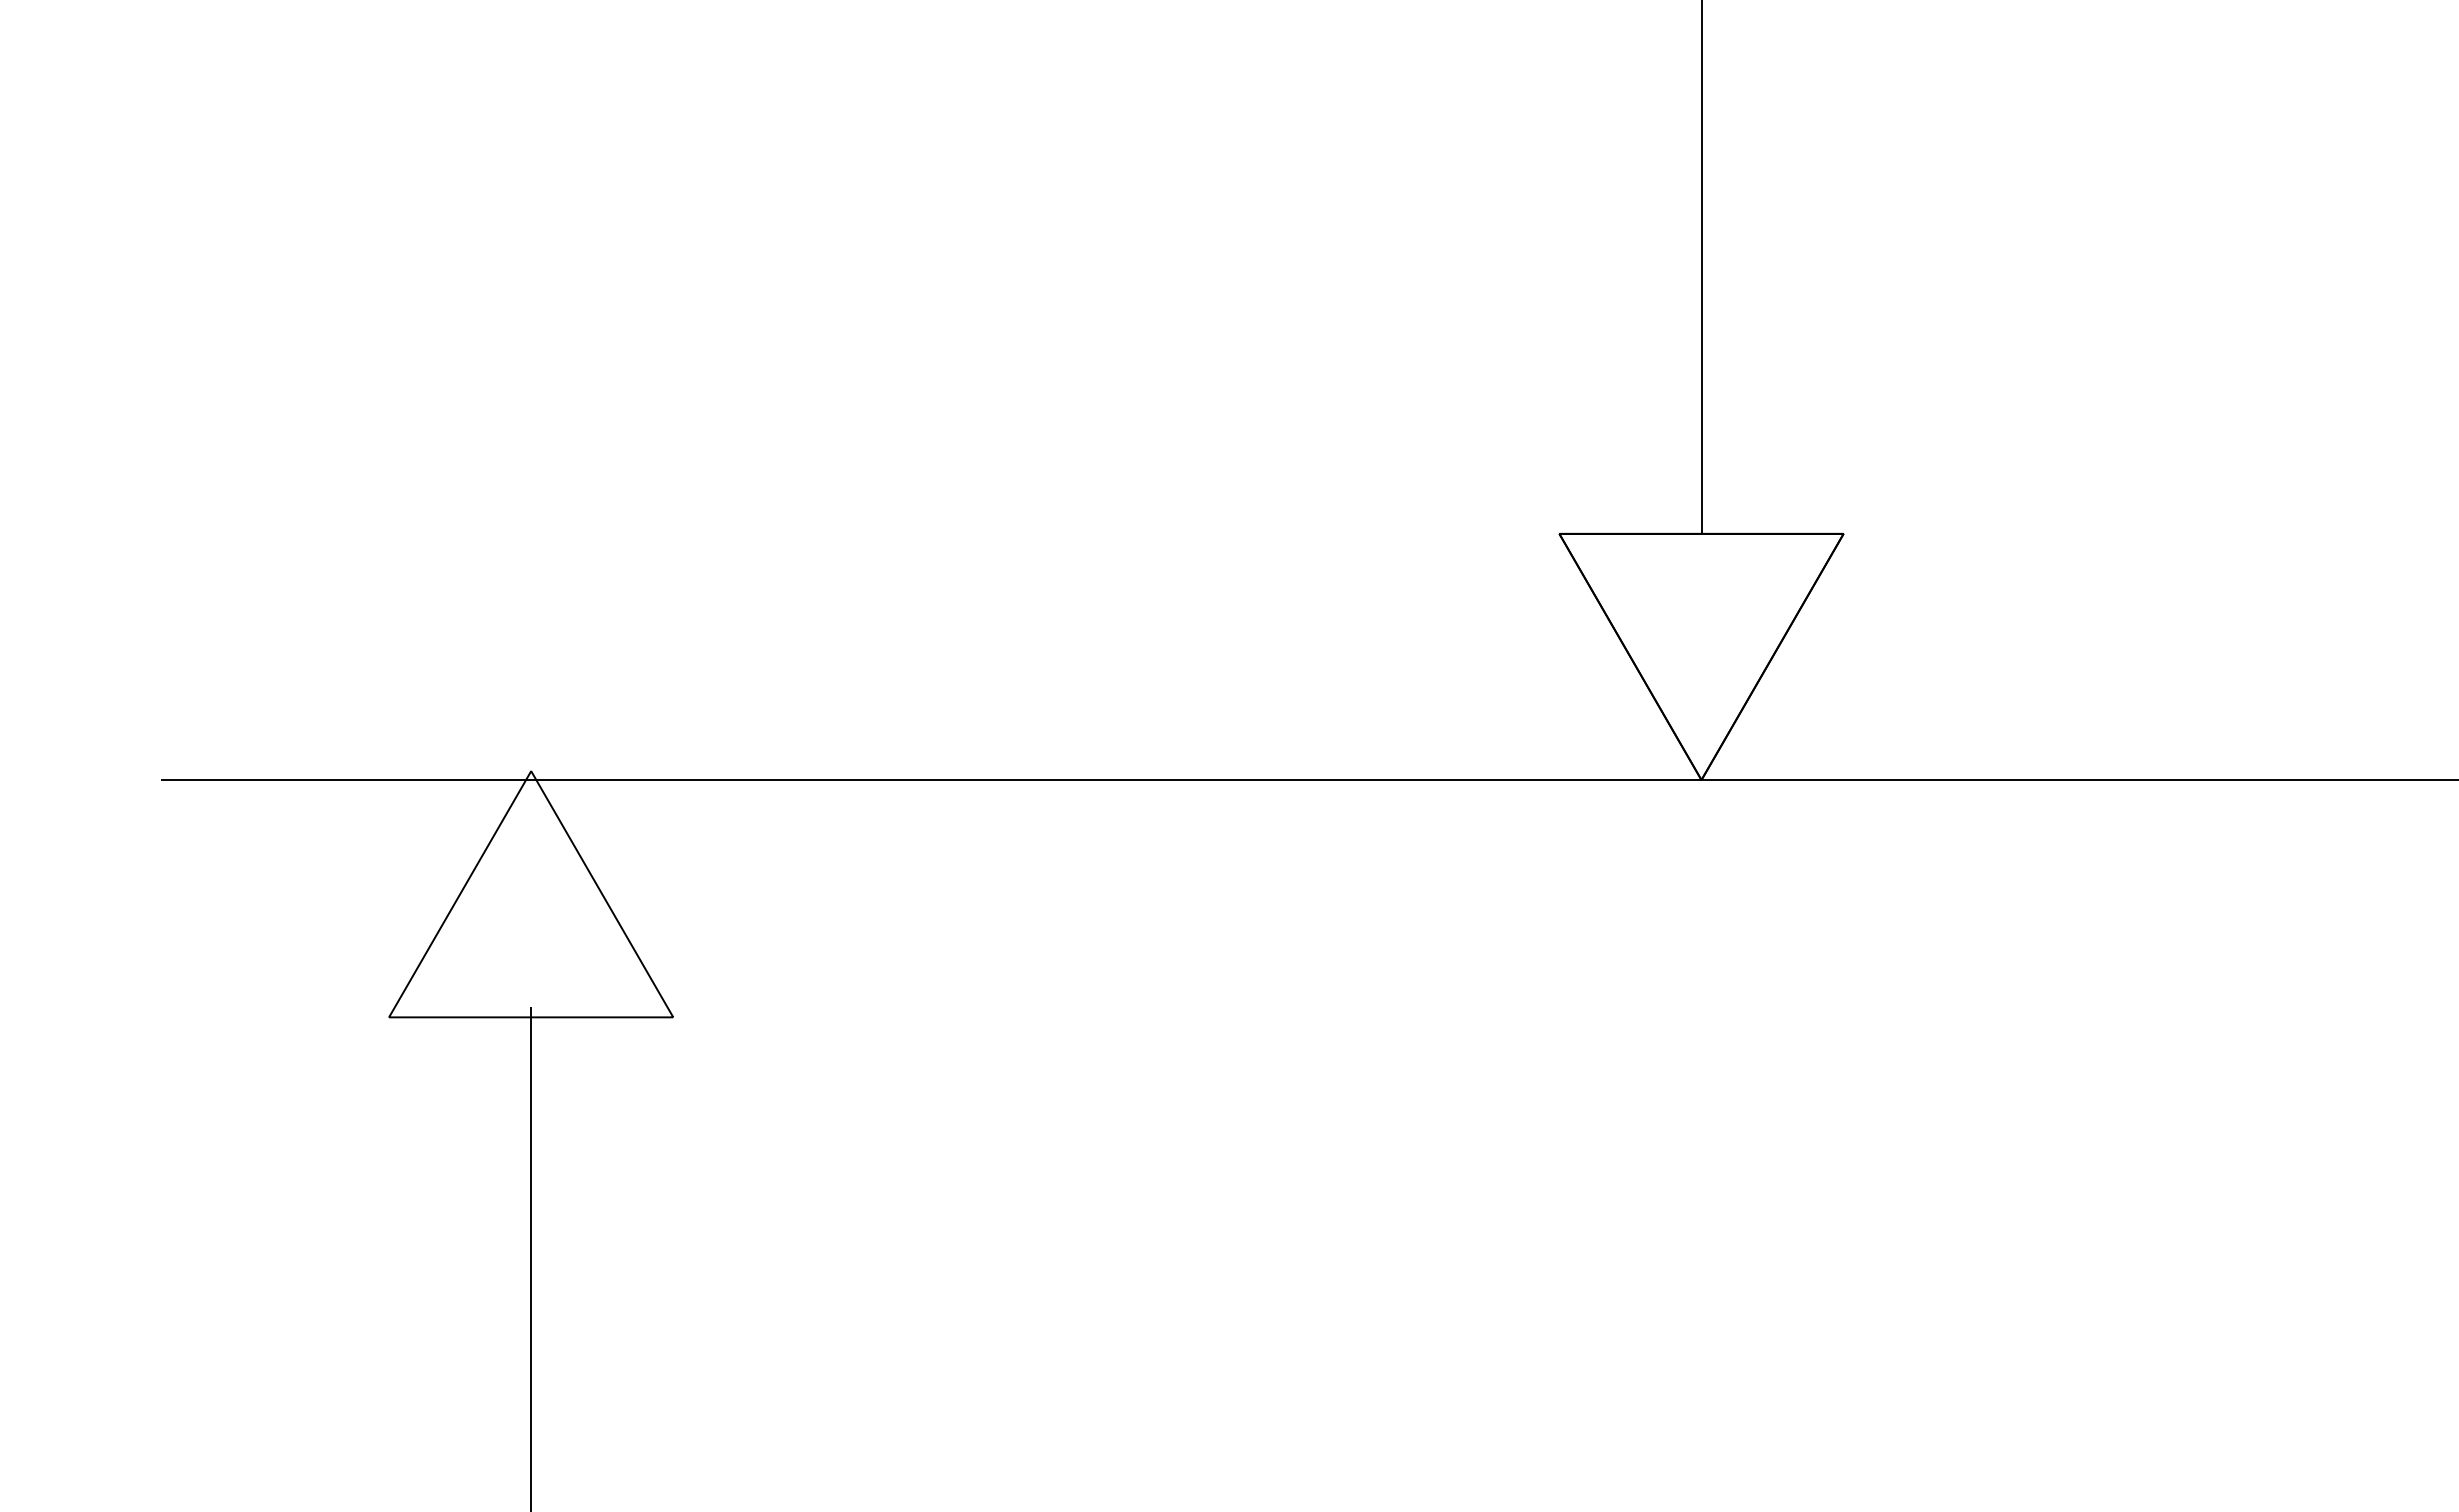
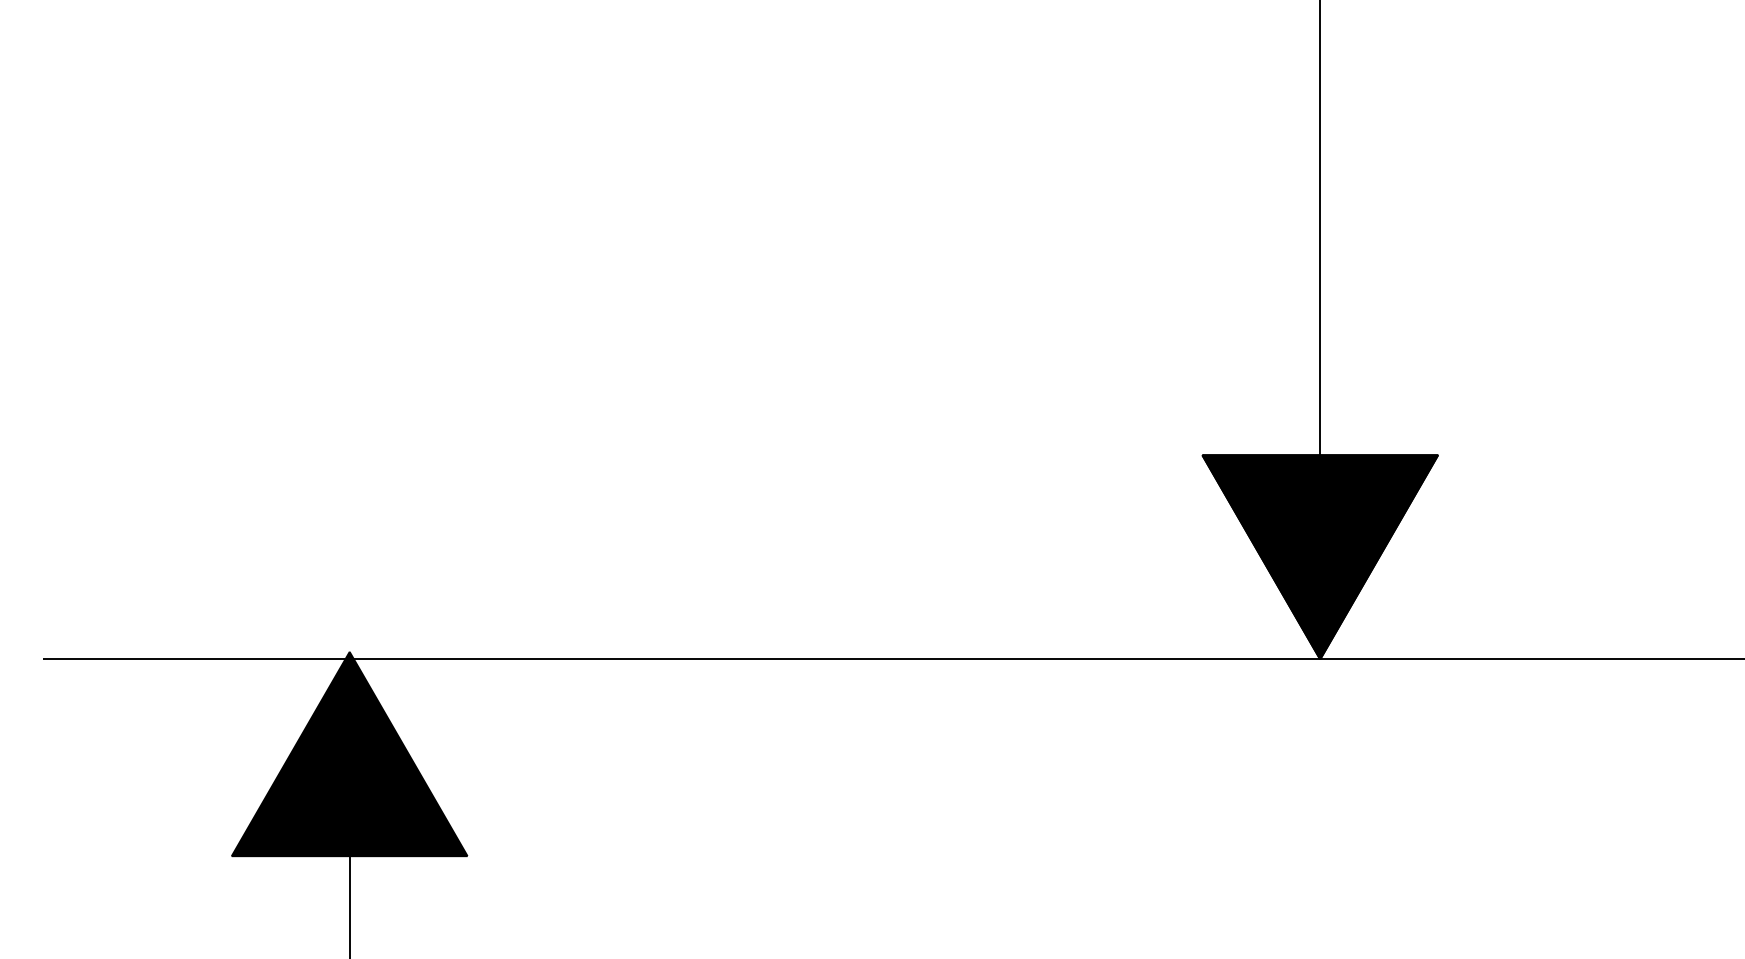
fill: (1701, 656) -> (1320, 556), added
fill: (531, 894) -> (349, 754), added

